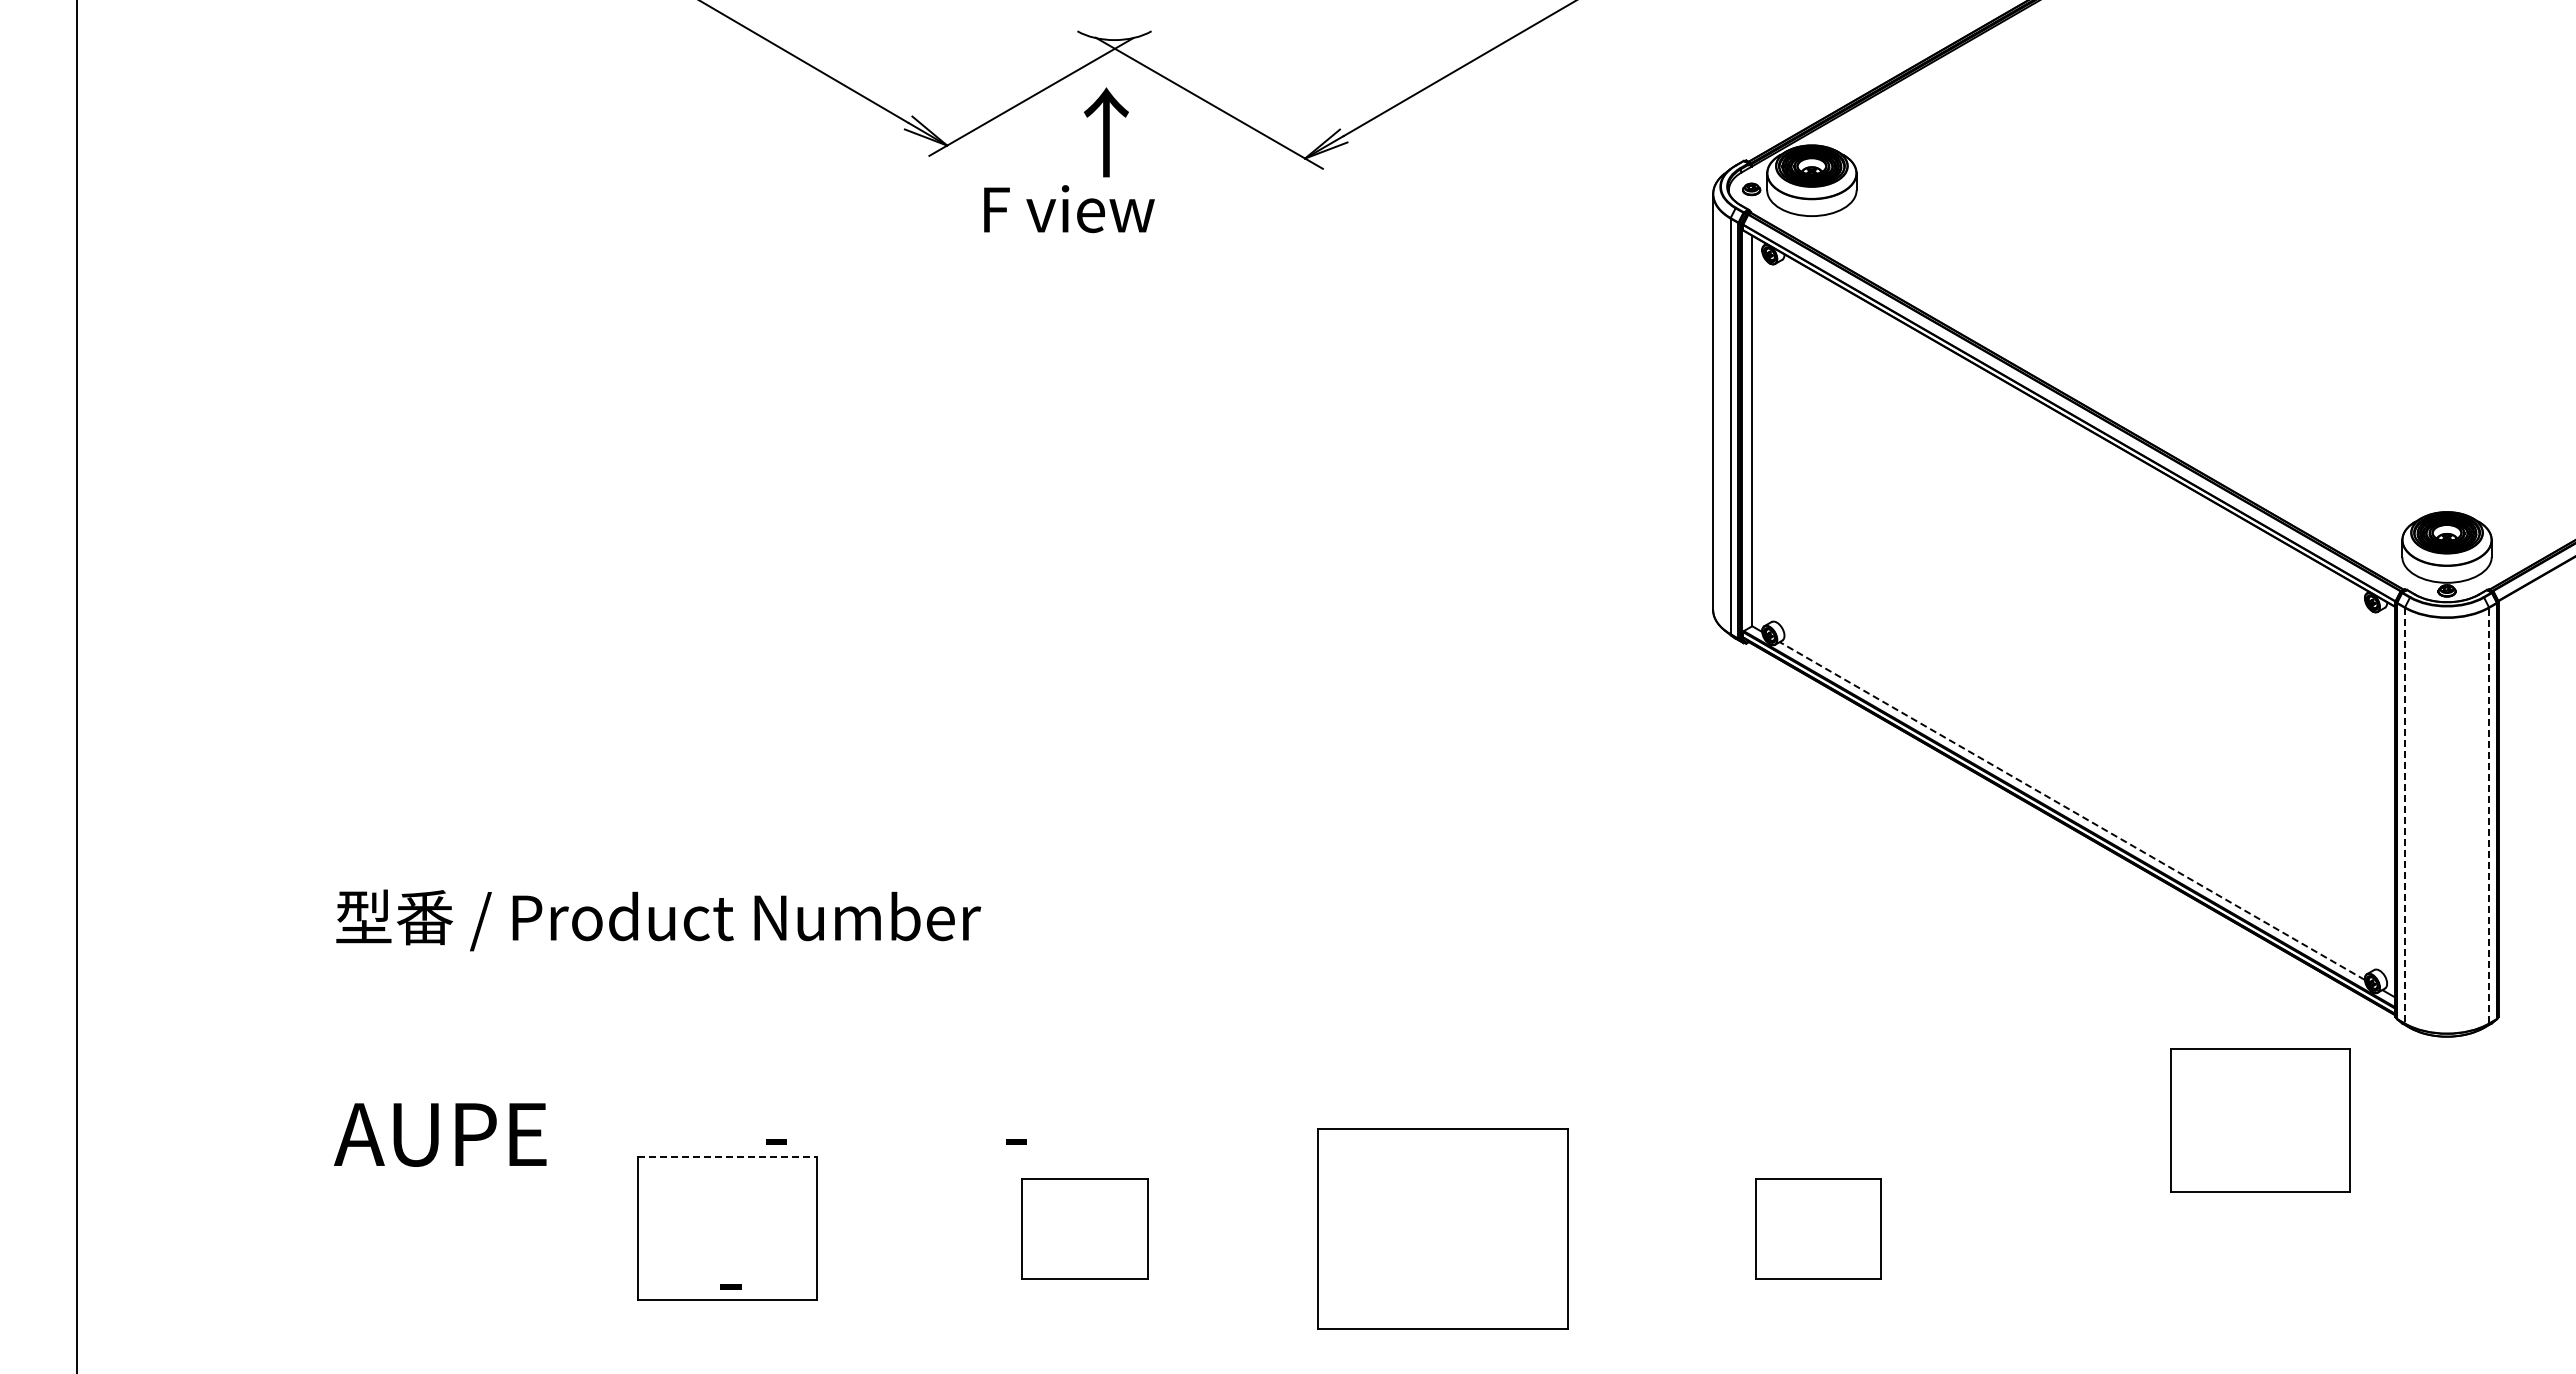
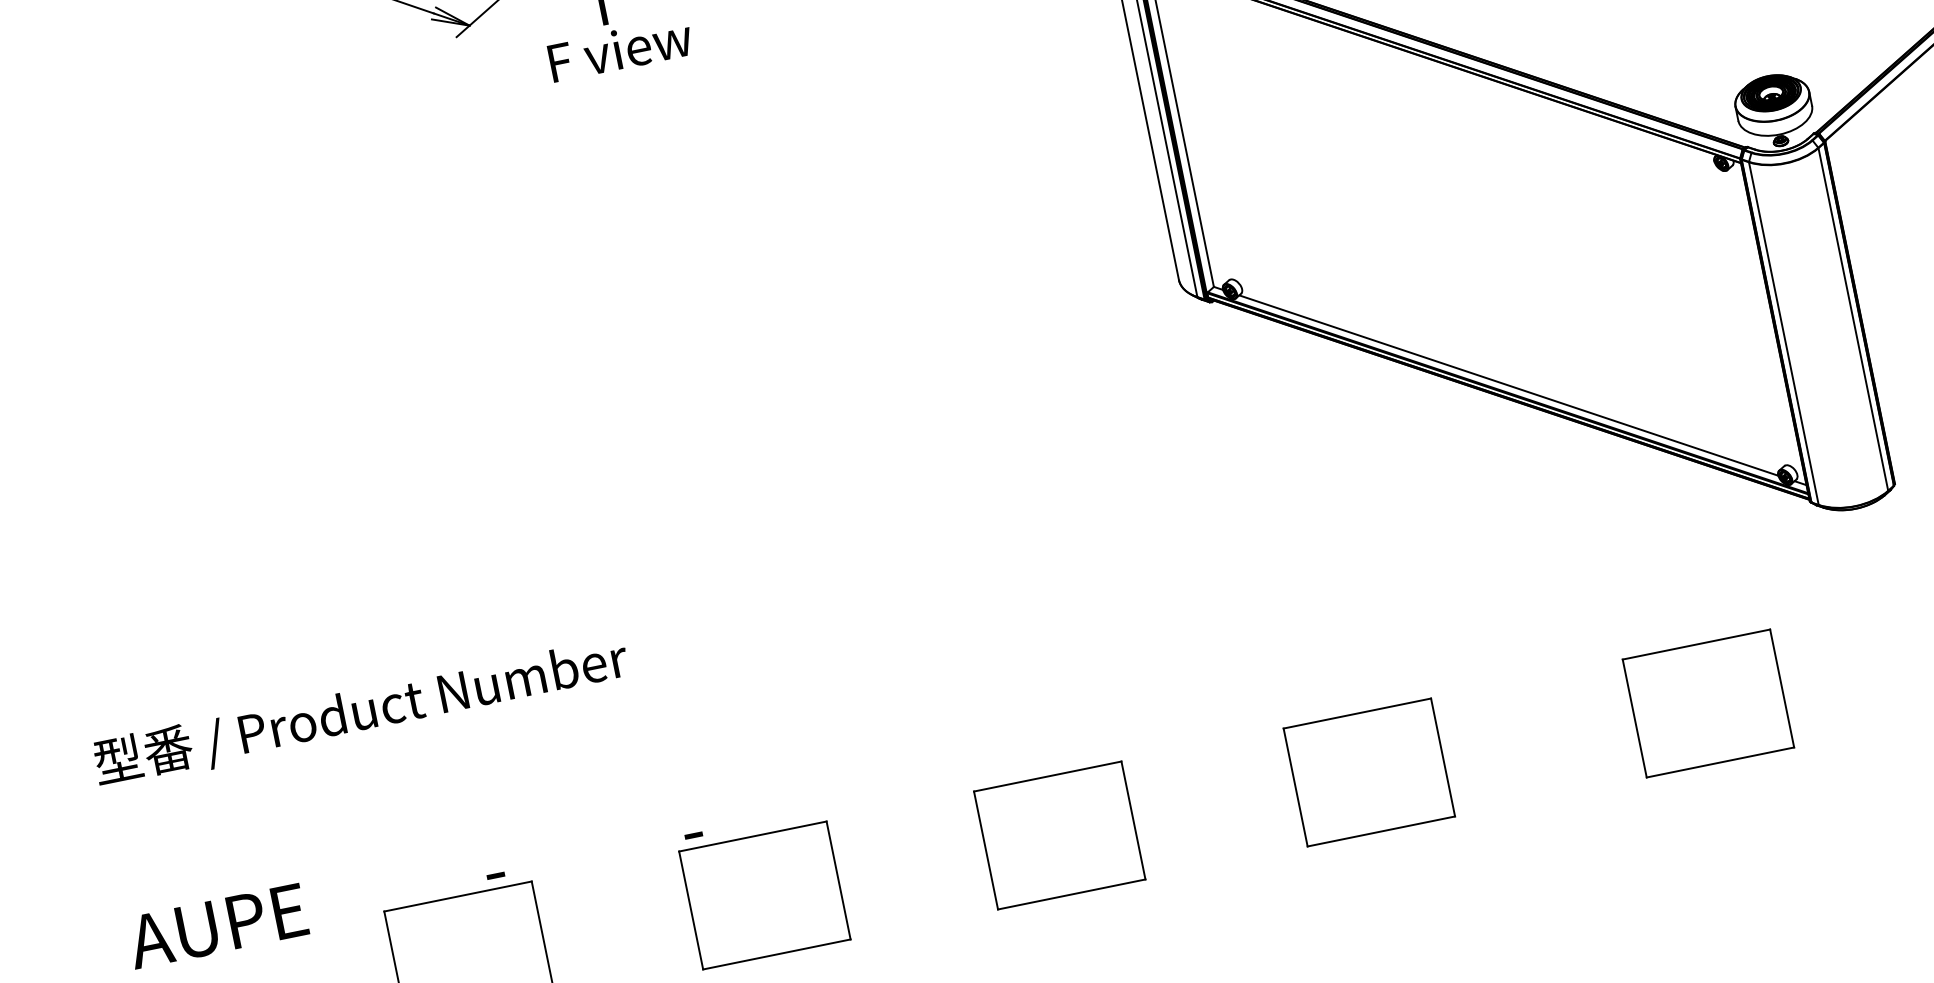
text: (1069, 209) -> (620, 49), moved
line: (2072, 811) -> (1509, 385), dashed -> solid
line: (2404, 815) -> (1783, 333), dashed -> solid
line: (2489, 815) -> (1853, 319), dashed -> solid
part: (2260, 1120) -> (1708, 703), moved
line: (727, 1157) -> (458, 896), dashed -> solid
part: (1084, 1228) -> (764, 895), size x1.43
part: (1442, 1228) -> (1059, 835), size x0.71
part: (1818, 1228) -> (1369, 772), size x1.43

